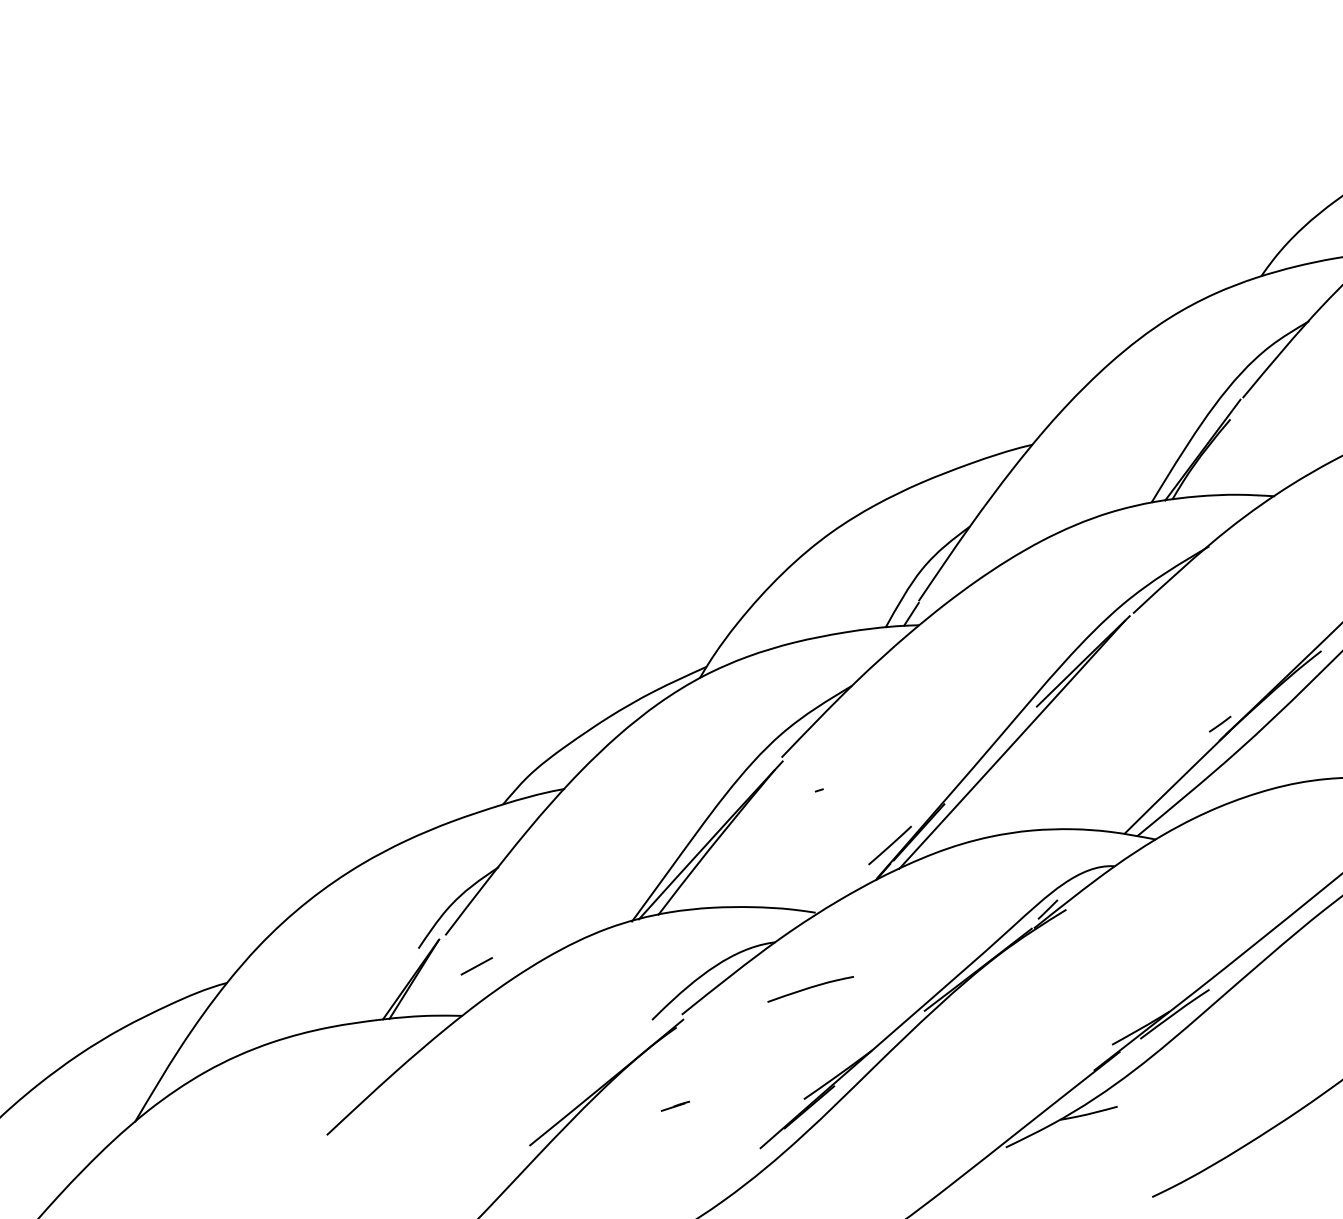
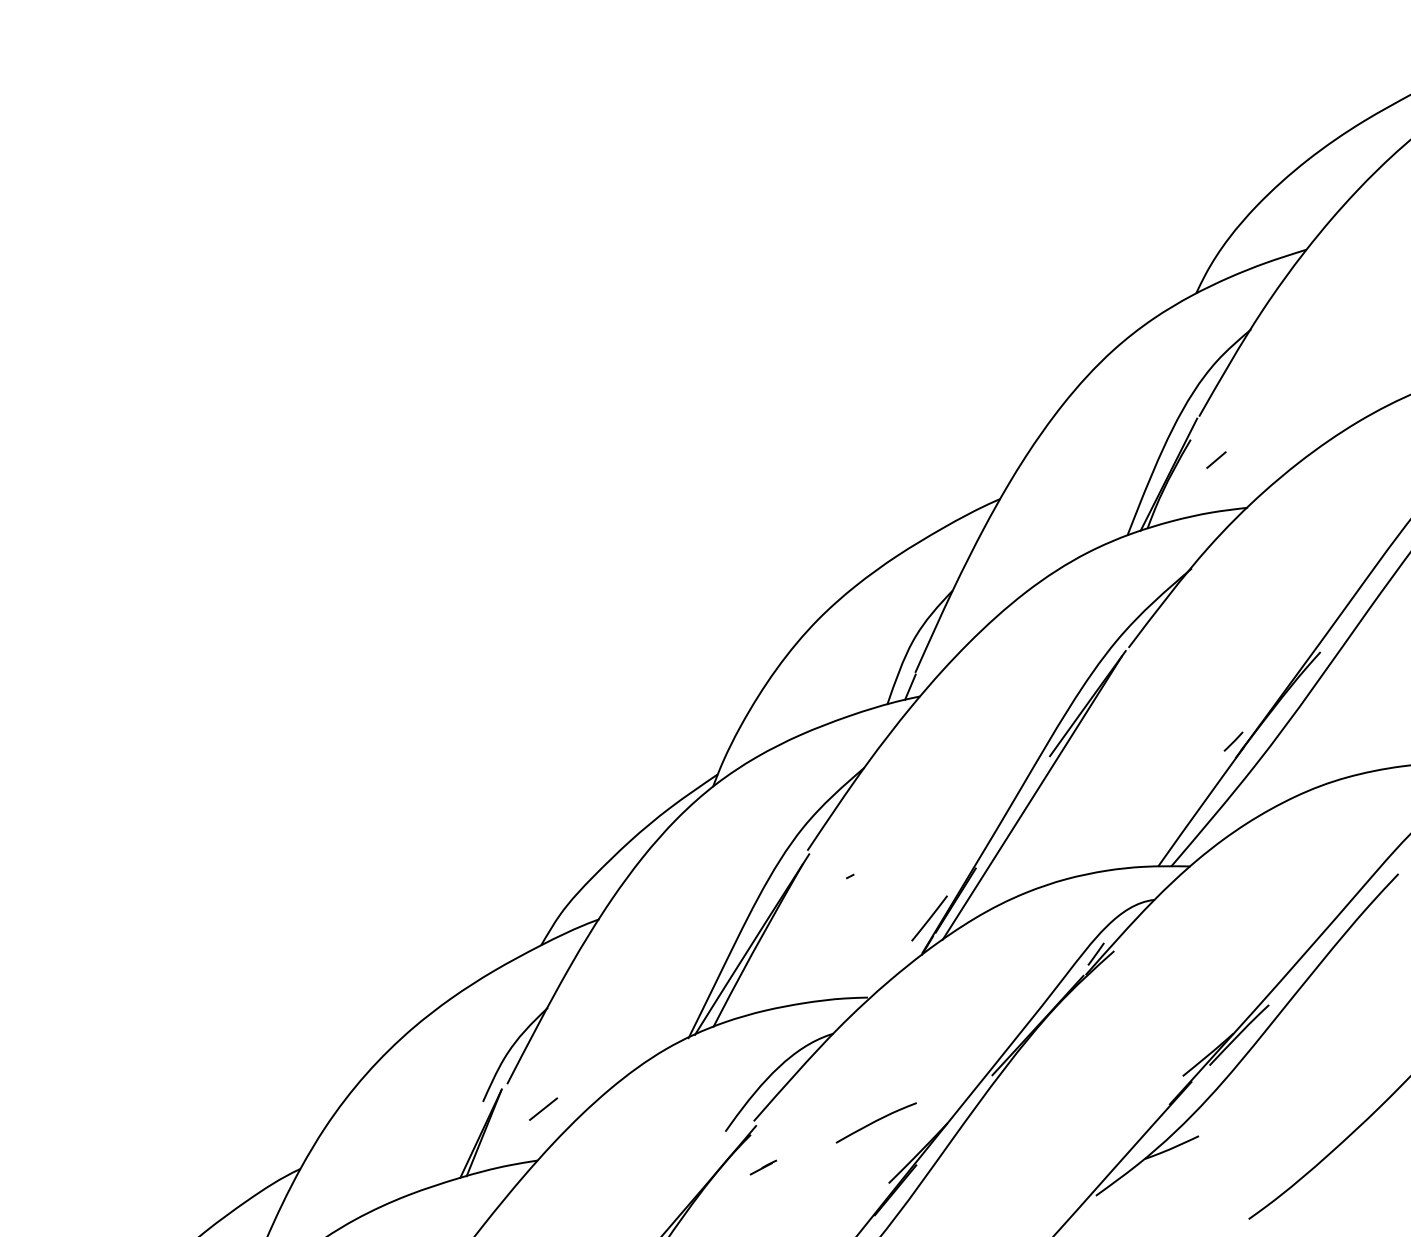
line: (1252, 443) -> (1216, 459), added
curve: (809, 988) -> (875, 1122), moved
line: (675, 1106) -> (763, 1167), moved

